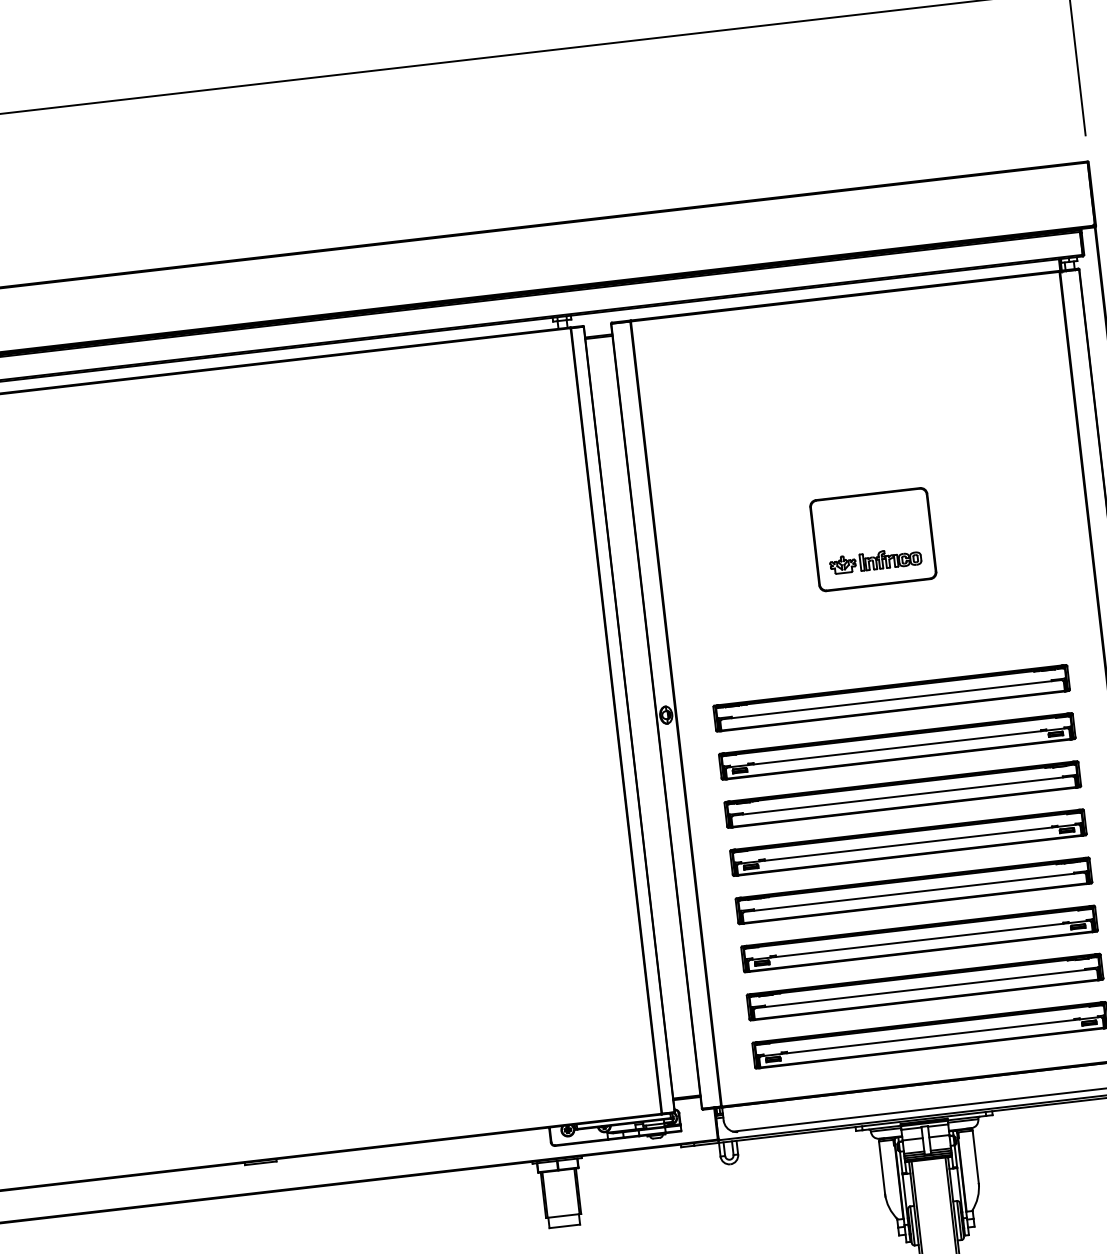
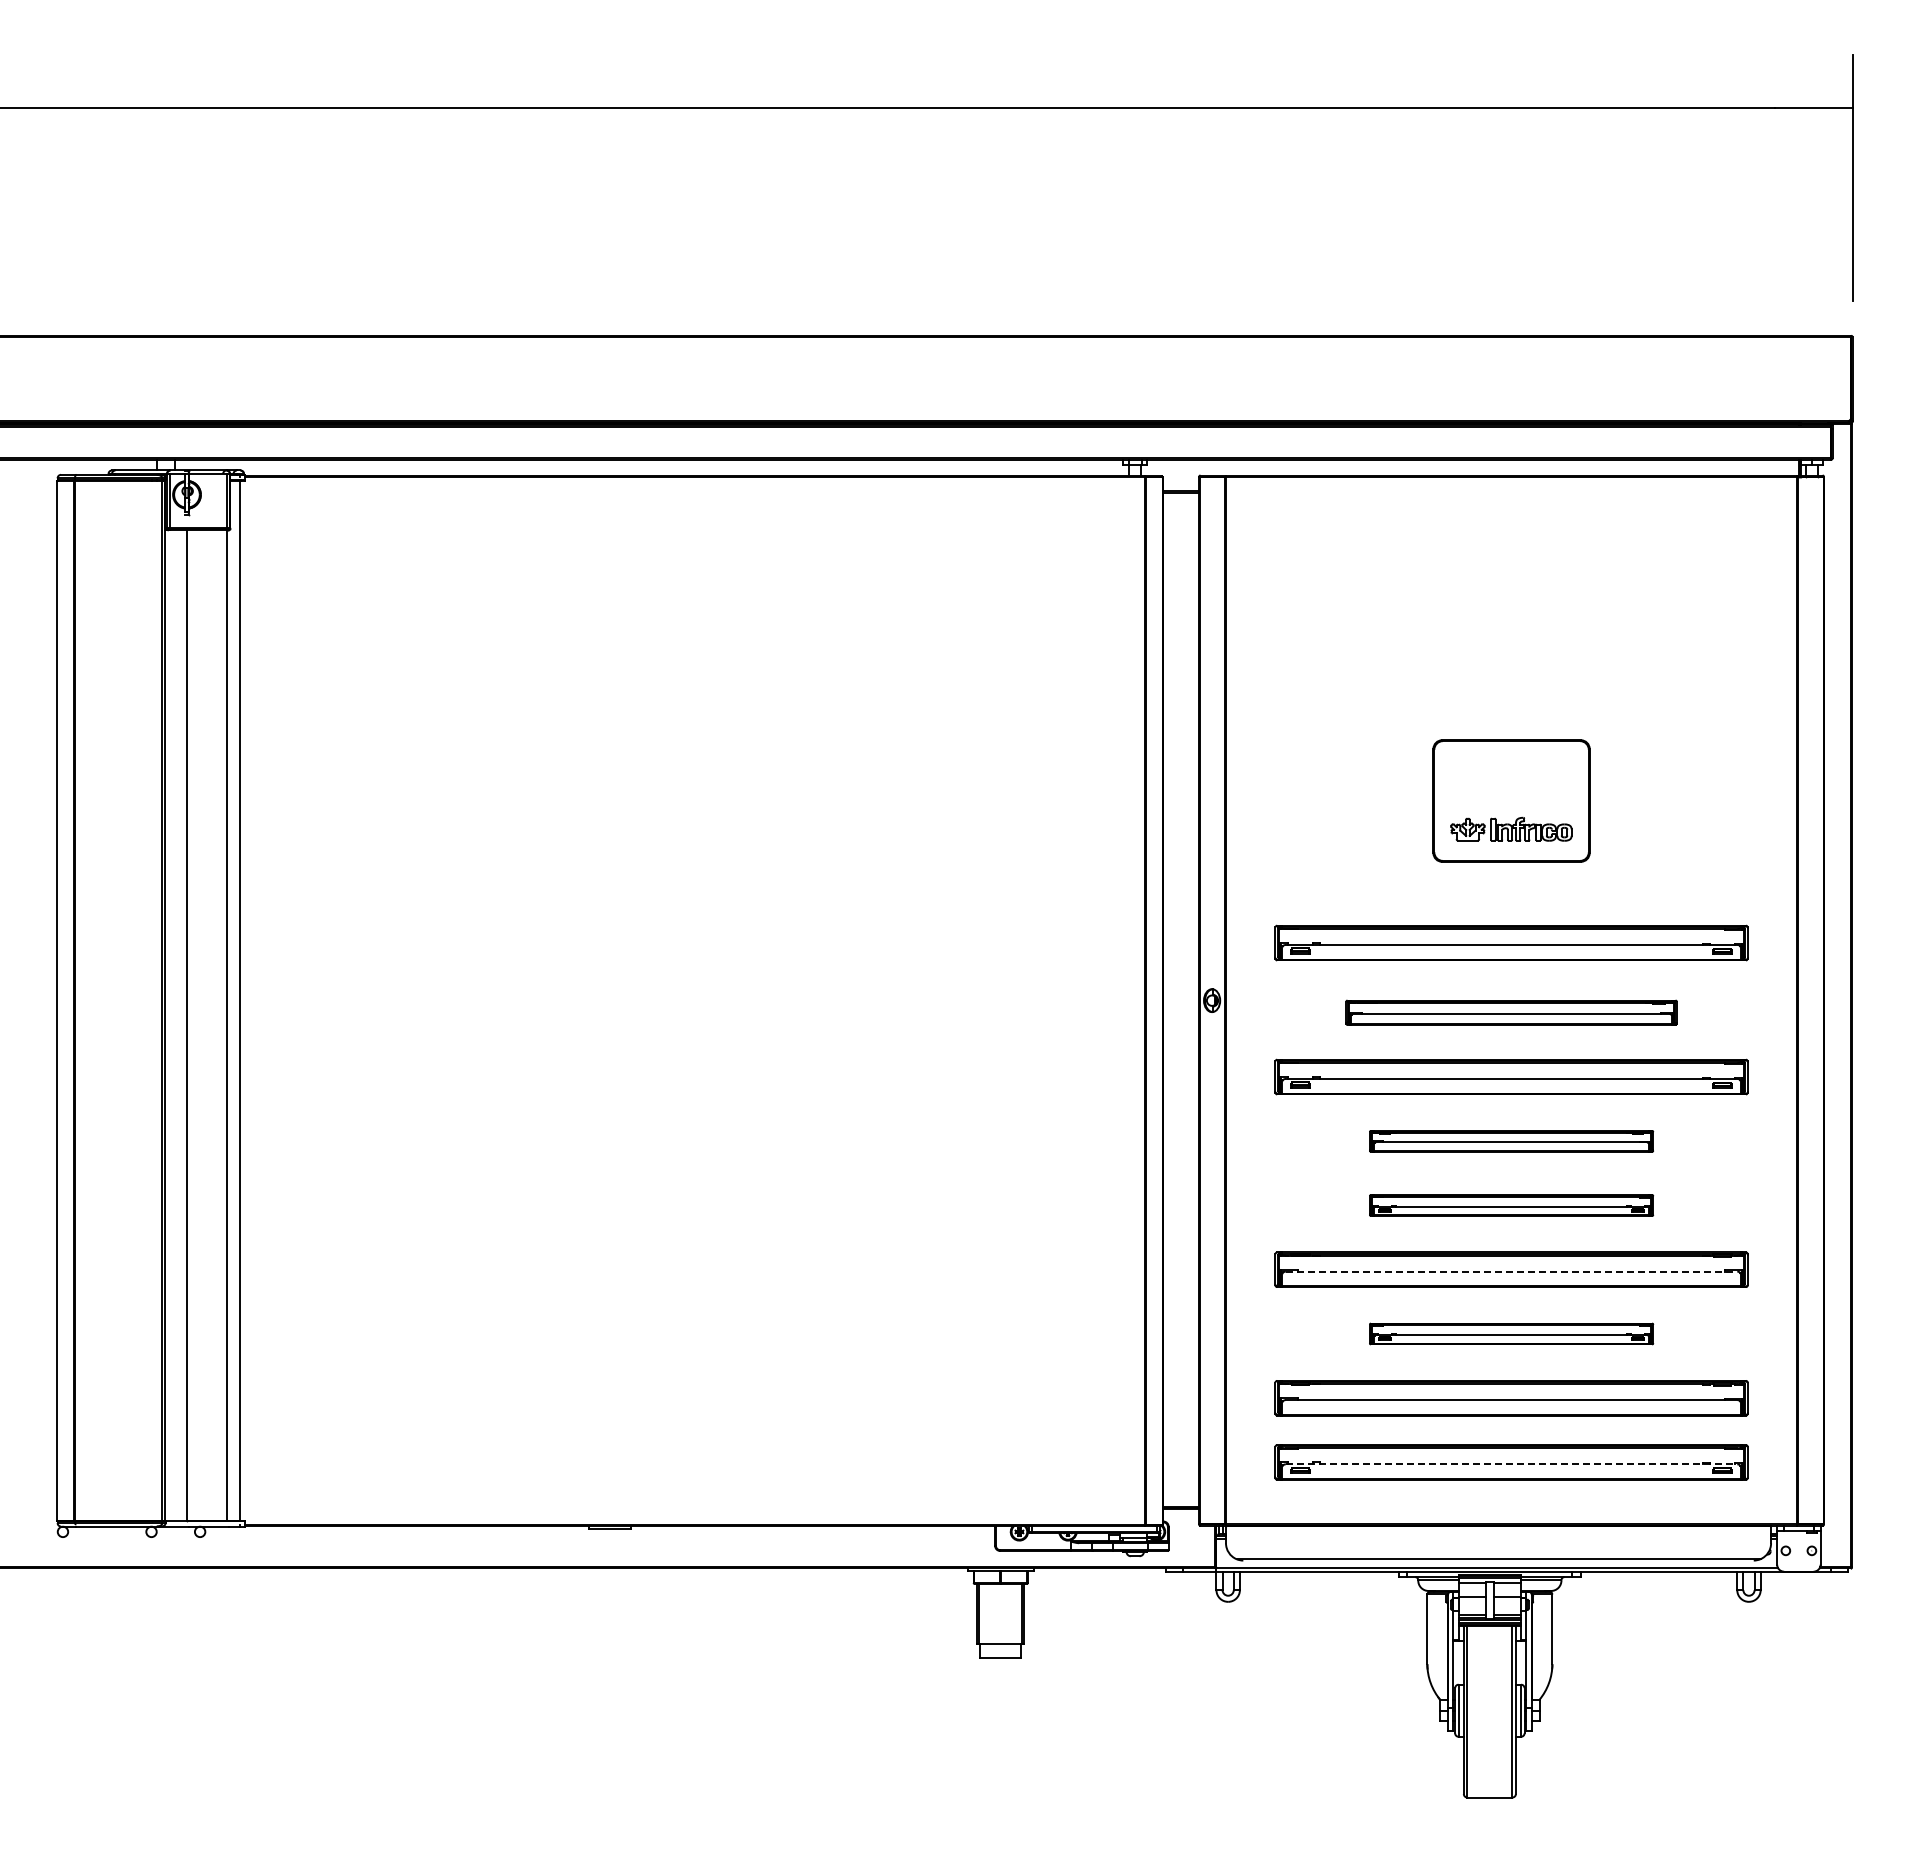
part: (885, 645) -> (1511, 942), added
part: (891, 698) -> (1511, 1012), size x0.7
part: (902, 794) -> (1511, 1141), size x0.6
part: (908, 842) -> (1511, 1205), size x0.6
line: (914, 892) -> (1511, 1271), solid -> dashed
part: (919, 938) -> (1511, 1333), size x0.6
line: (930, 1036) -> (1511, 1464), solid -> dashed

